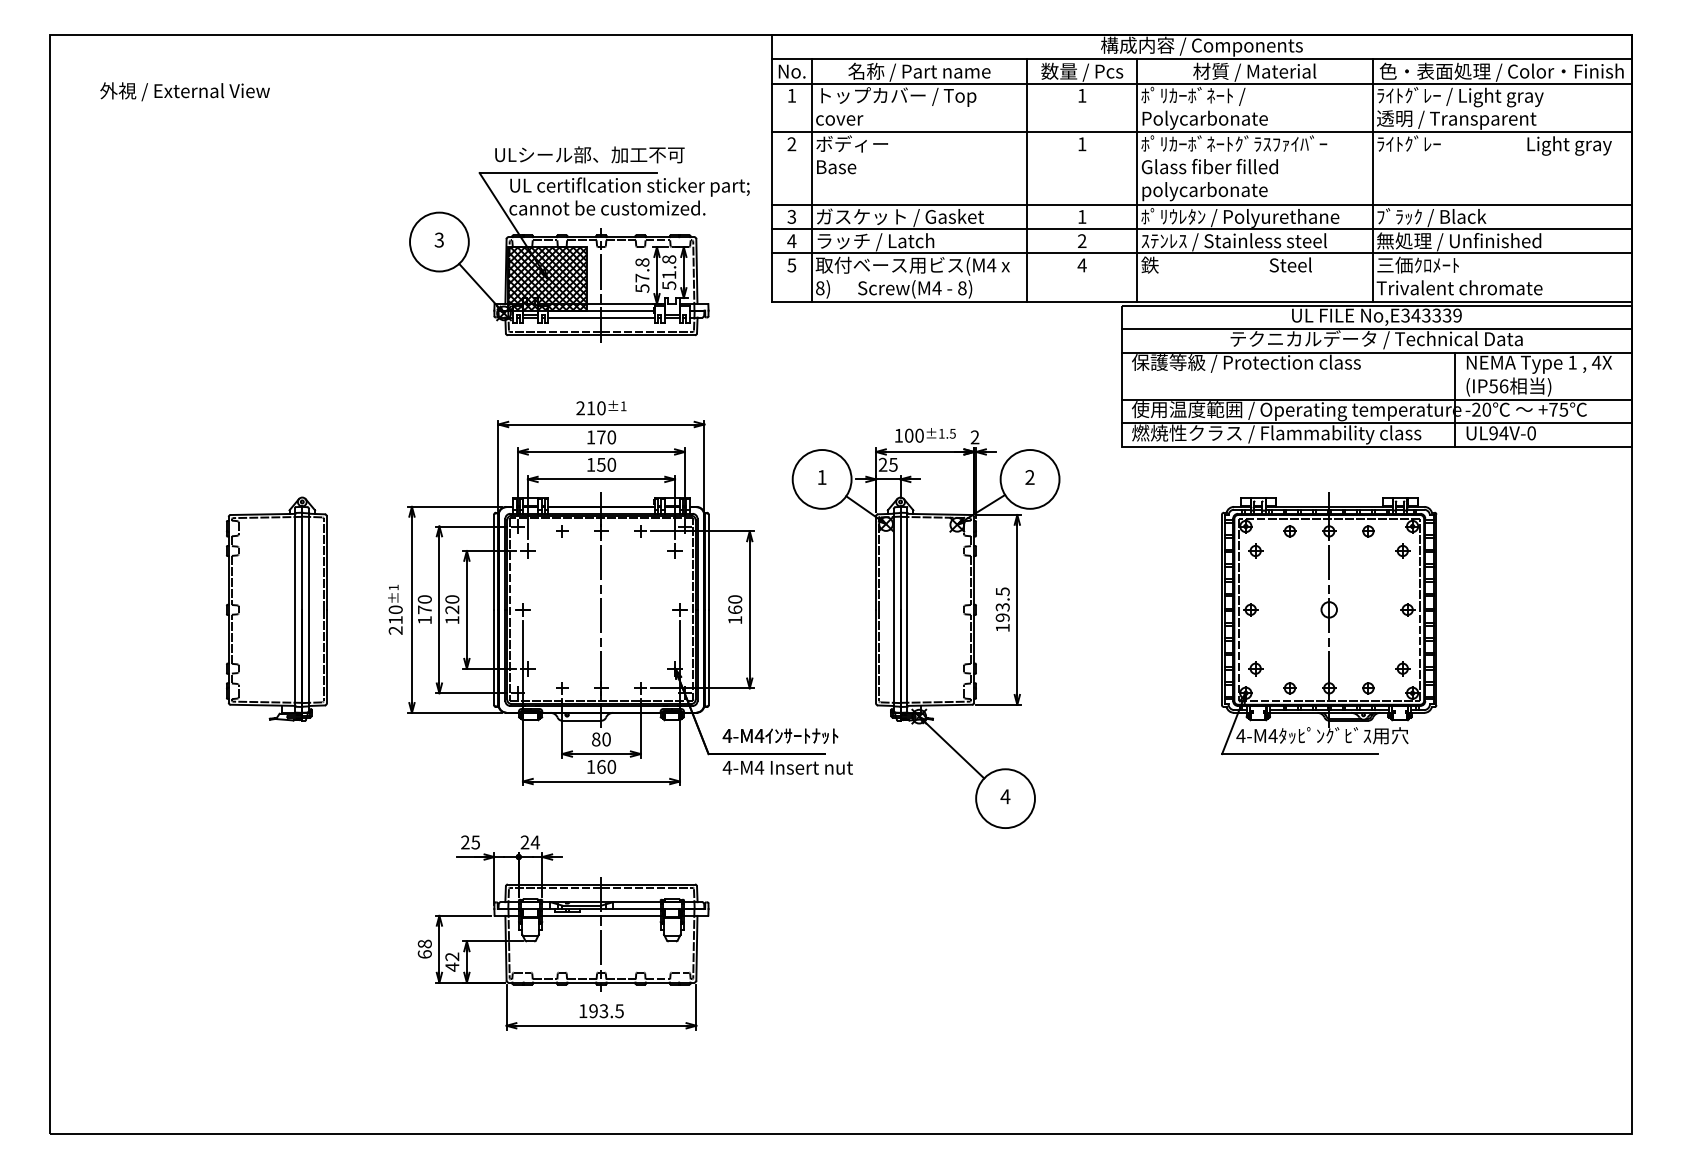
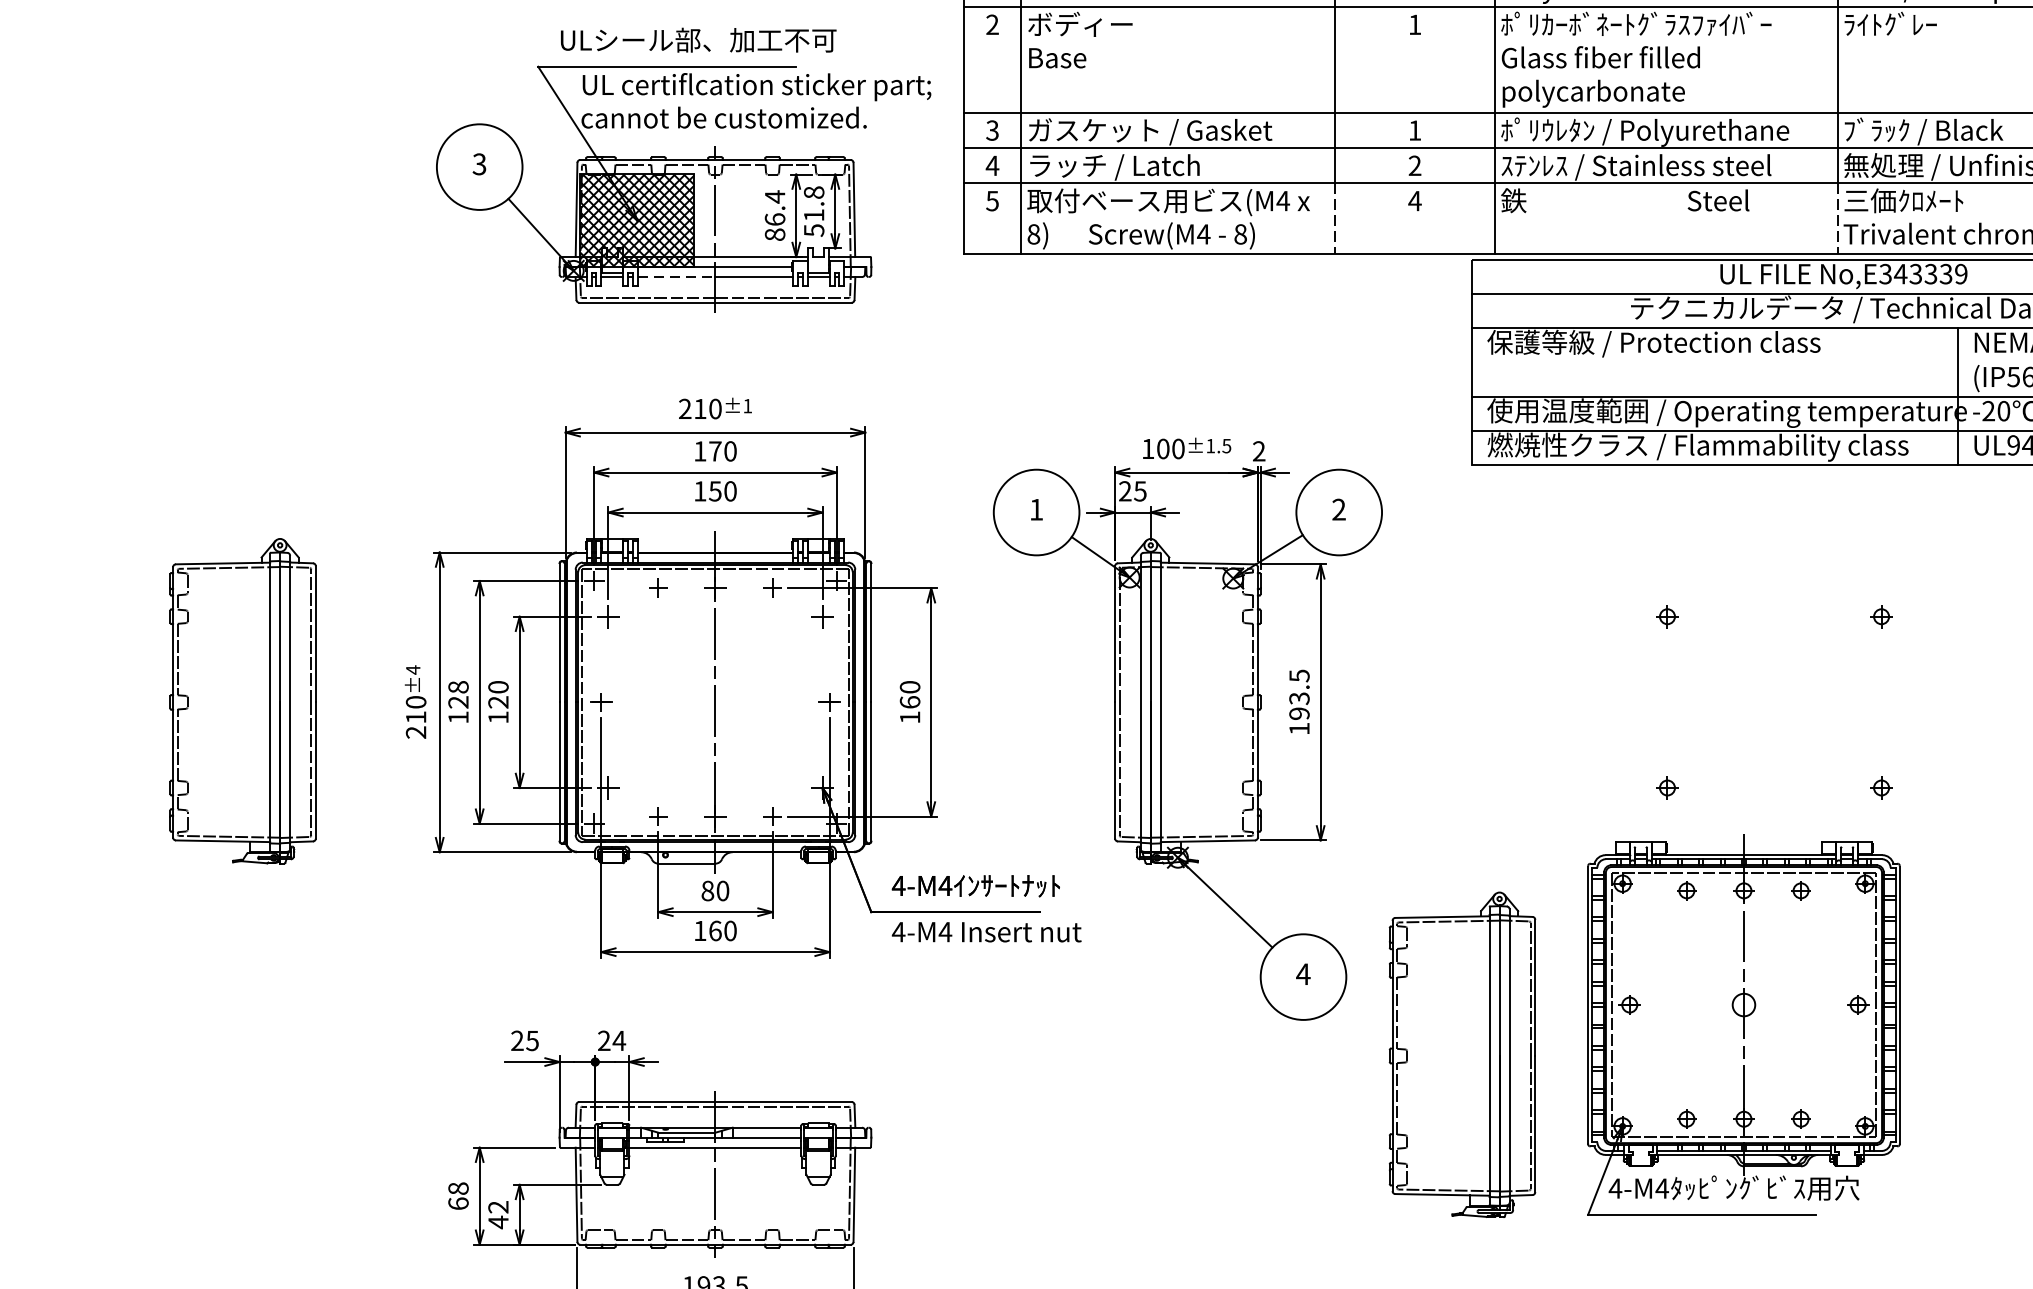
text: (642, 275) -> (775, 215), 57.8 -> 86.4
line: (1027, 277) -> (1335, 218), solid -> dashed
line: (1372, 277) -> (1837, 218), solid -> dashed
line: (574, 317) -> (676, 276), solid -> dashed
text: (393, 587) -> (412, 669), ±1 -> ±4
text: (424, 604) -> (457, 694), 170 -> 128
part: (1329, 623) -> (1744, 1024), moved
part: (1114, 851) -> (1462, 1053), added

